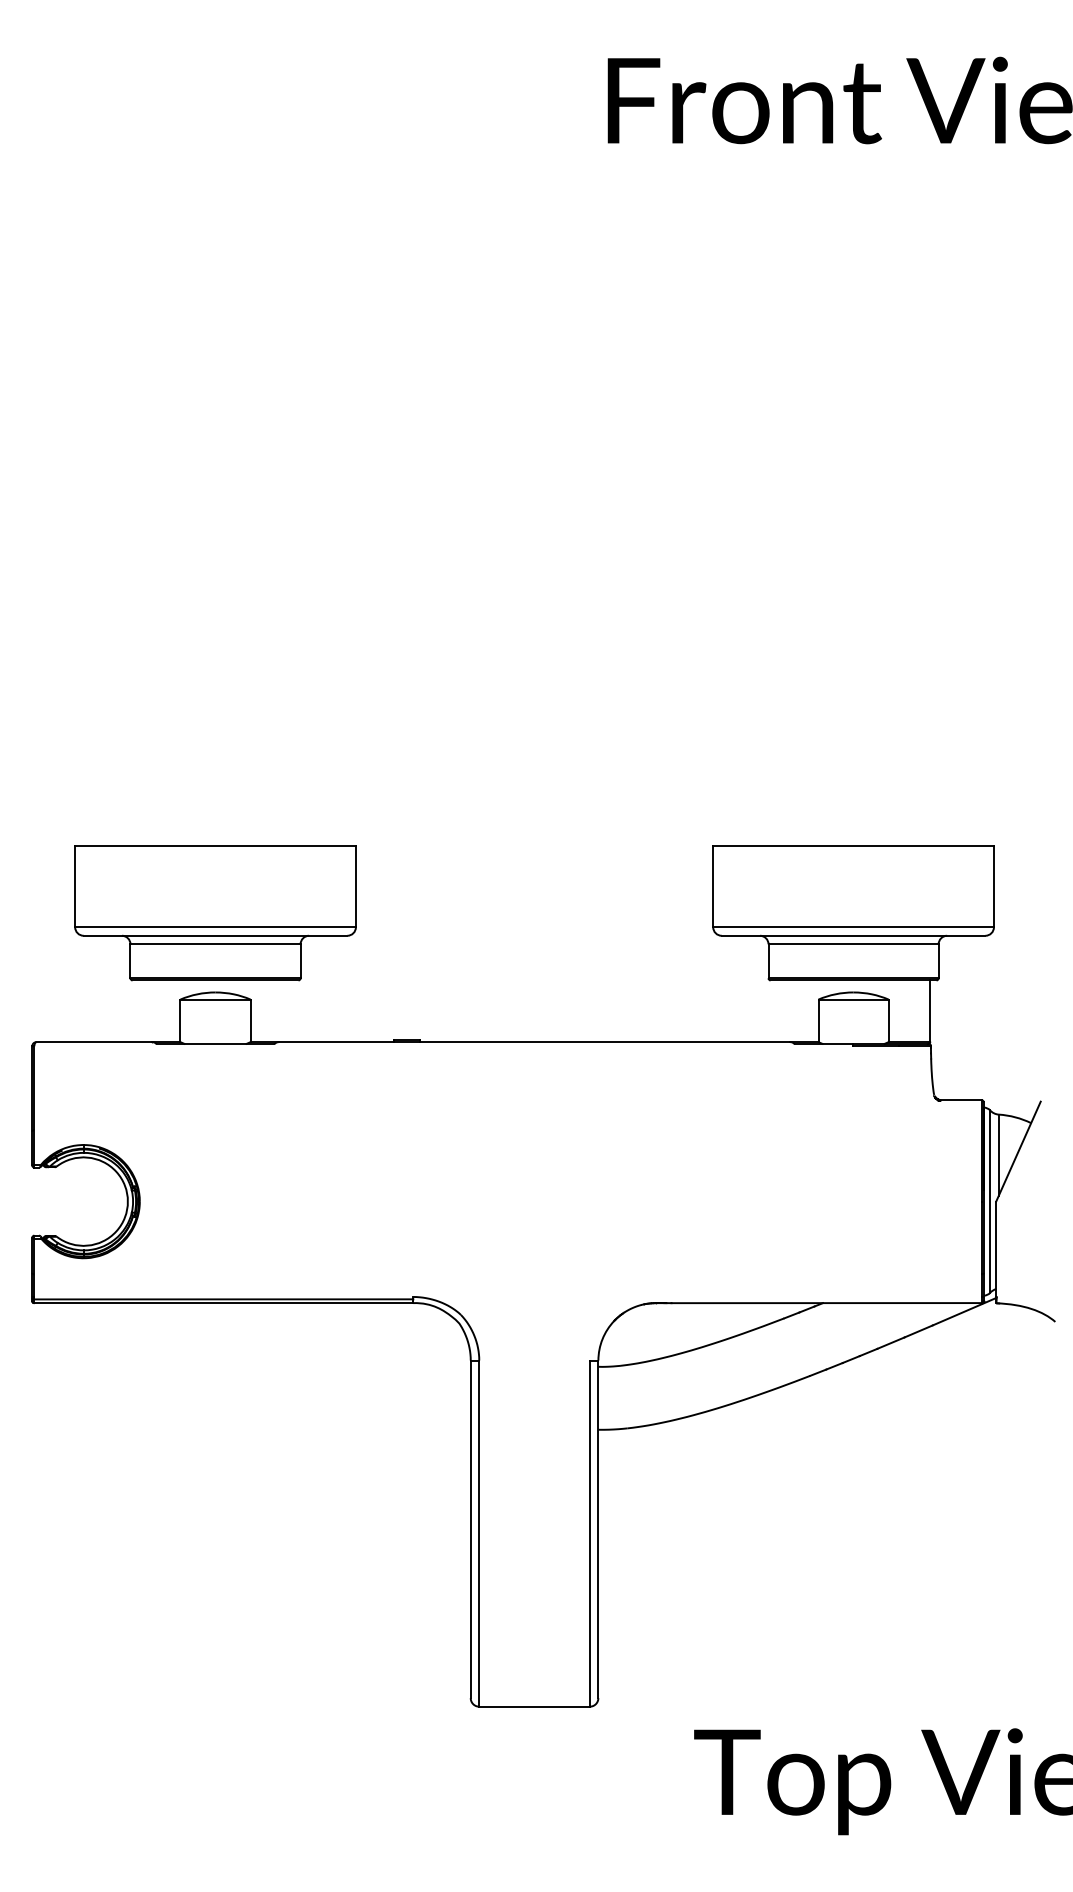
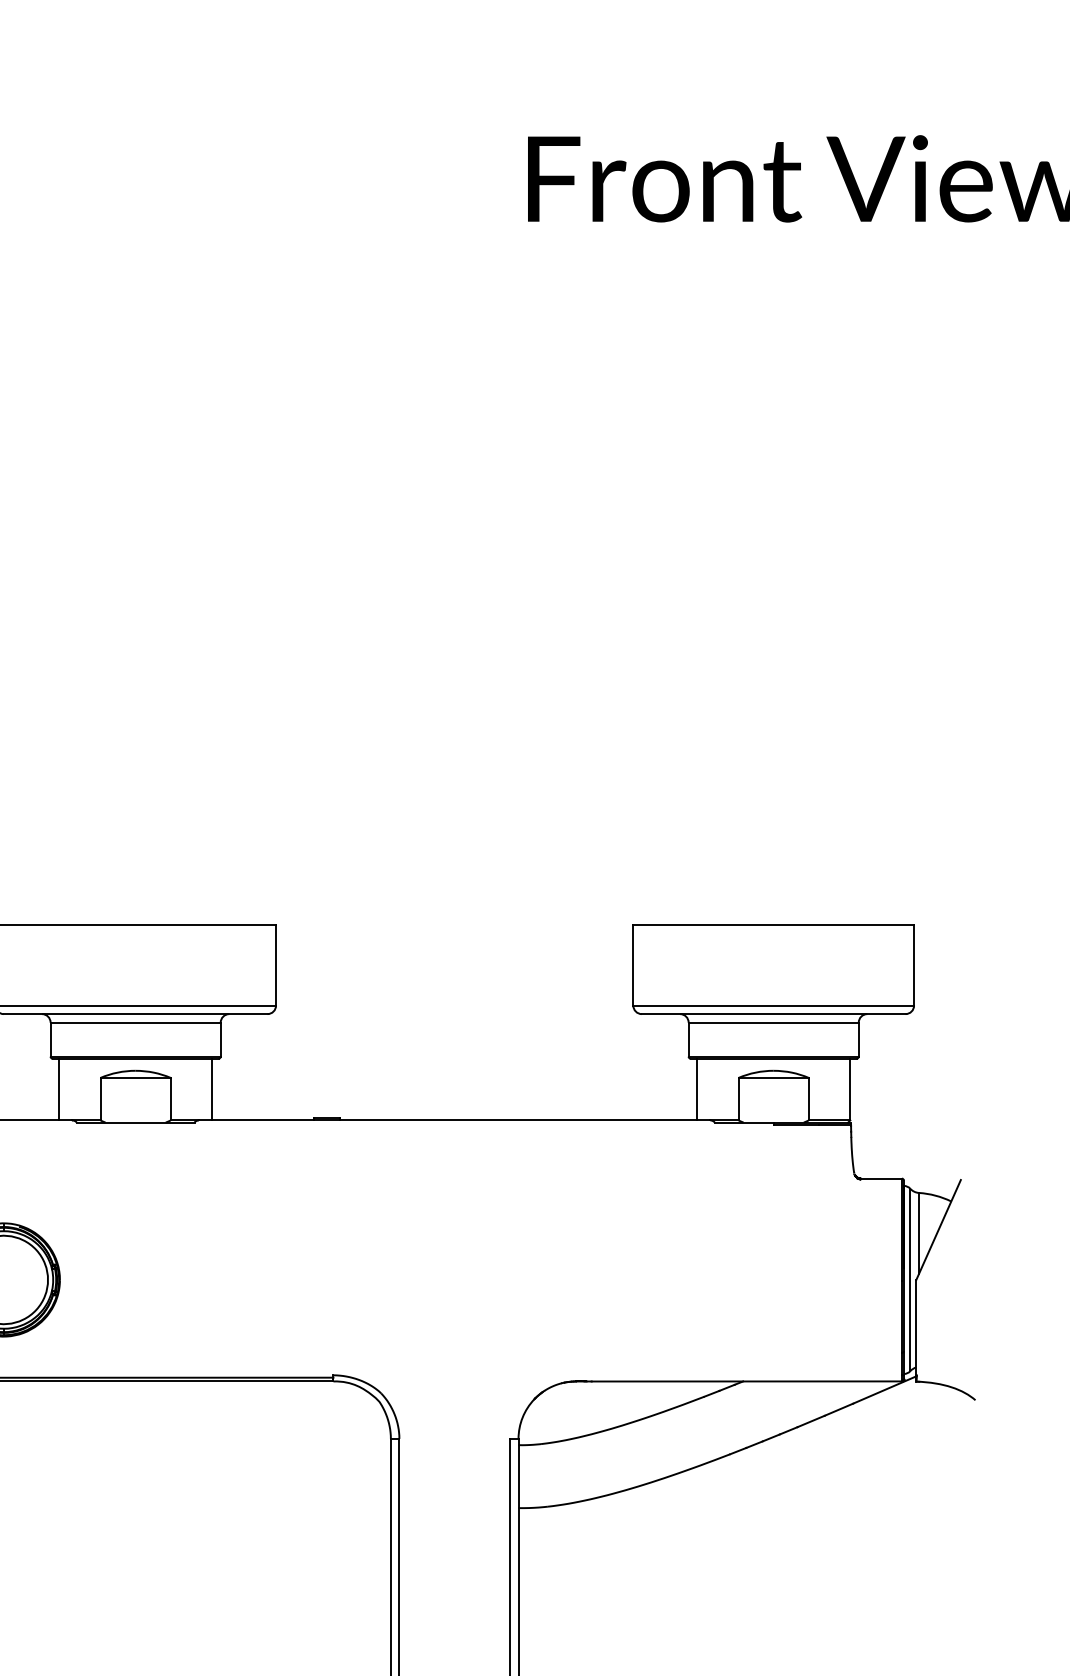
line: (138, 1011) -> (58, 1089), added
line: (292, 1011) -> (212, 1089), added
line: (777, 1011) -> (697, 1089), added

